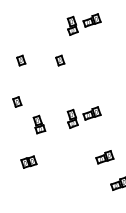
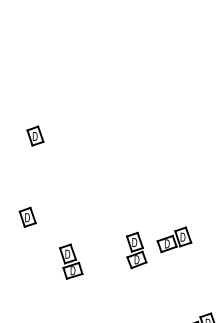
part: (83, 24) -> (157, 65), removed
part: (60, 60) -> (112, 135), removed

